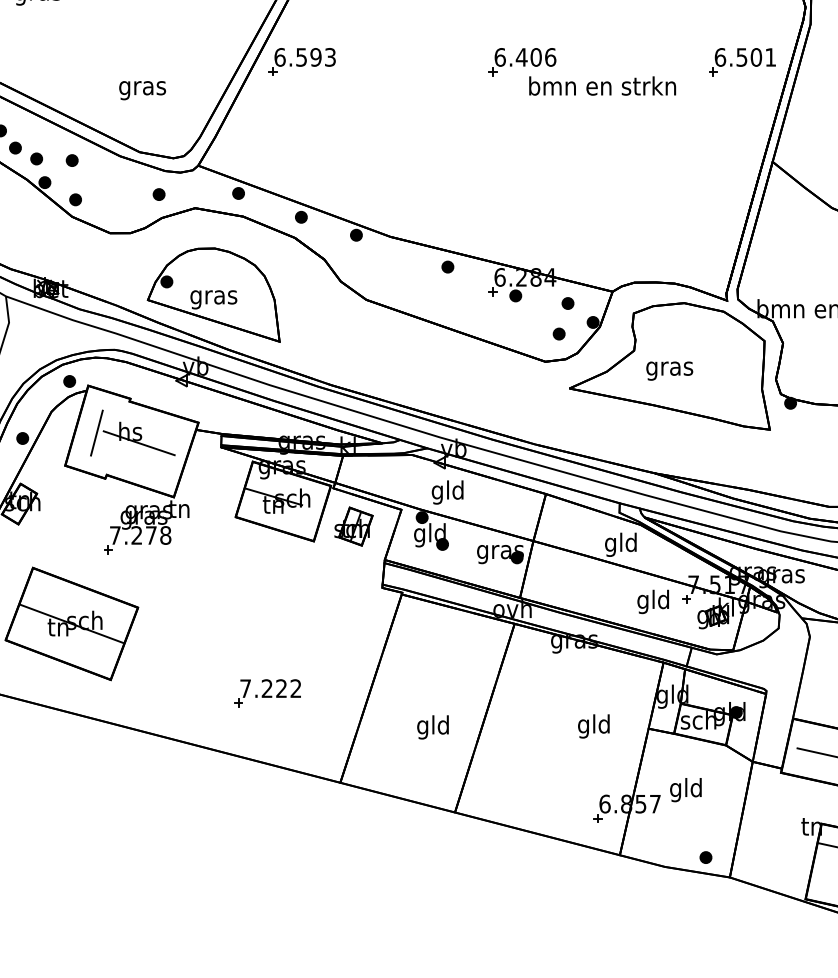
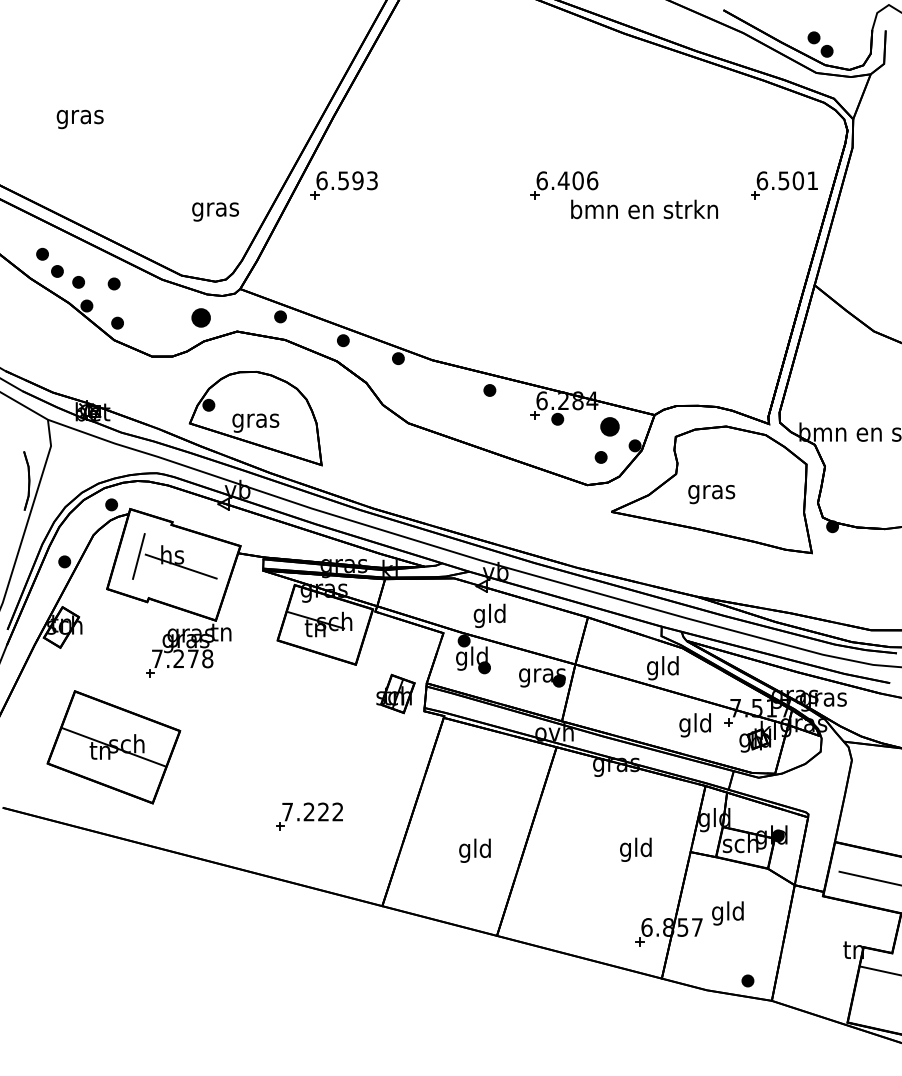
text: (142, 90) -> (215, 211), moved
part: (158, 194) -> (200, 317), size x1.6
part: (567, 303) -> (609, 426), size x1.6
part: (353, 526) -> (395, 693), moved

